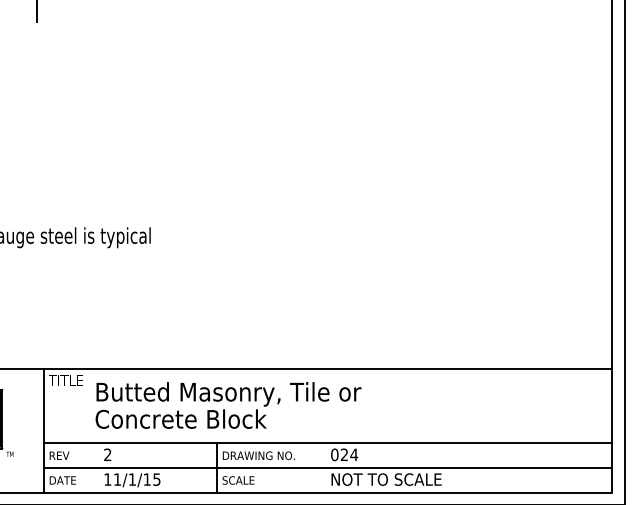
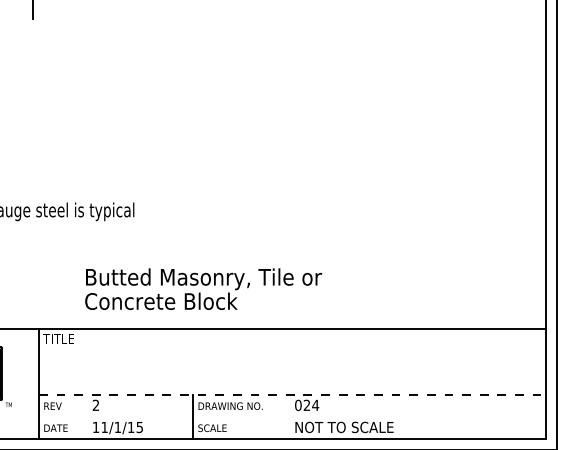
text: (228, 405) -> (203, 289), moved
line: (328, 443) -> (292, 395), solid -> dashed
line: (327, 467) -> (291, 416), removed

